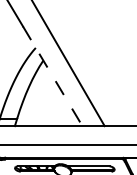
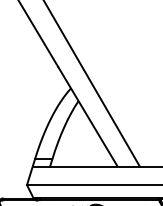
line: (53, 77) -> (88, 117), dashed -> solid

